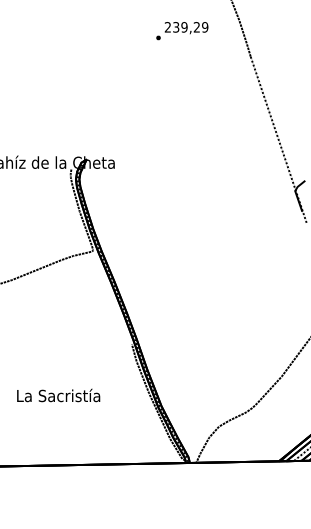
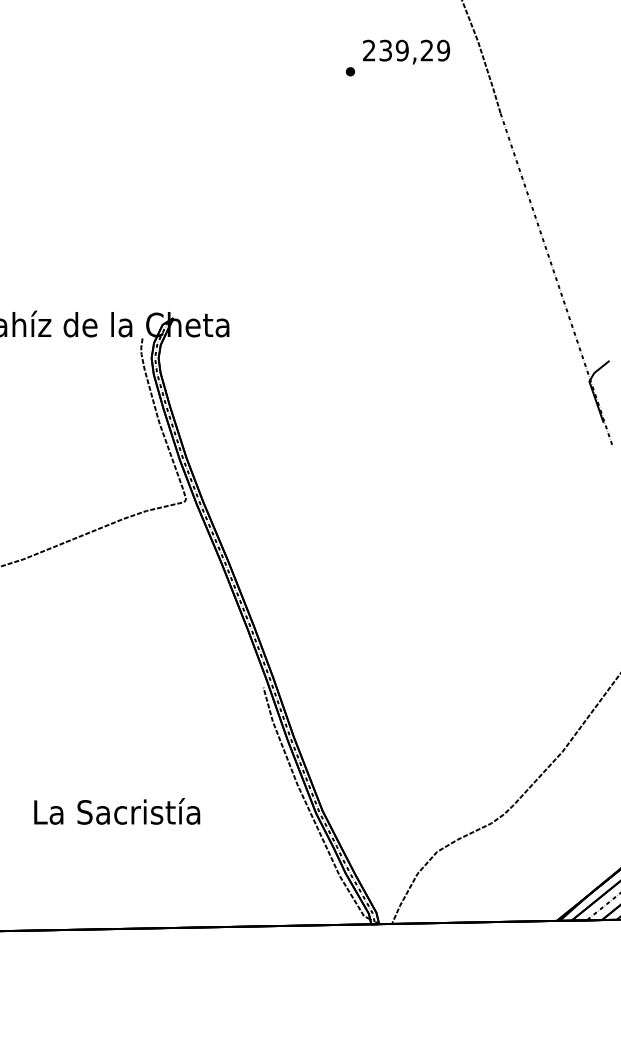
text: (182, 31) -> (398, 58), moved
text: (58, 395) -> (116, 811), moved

